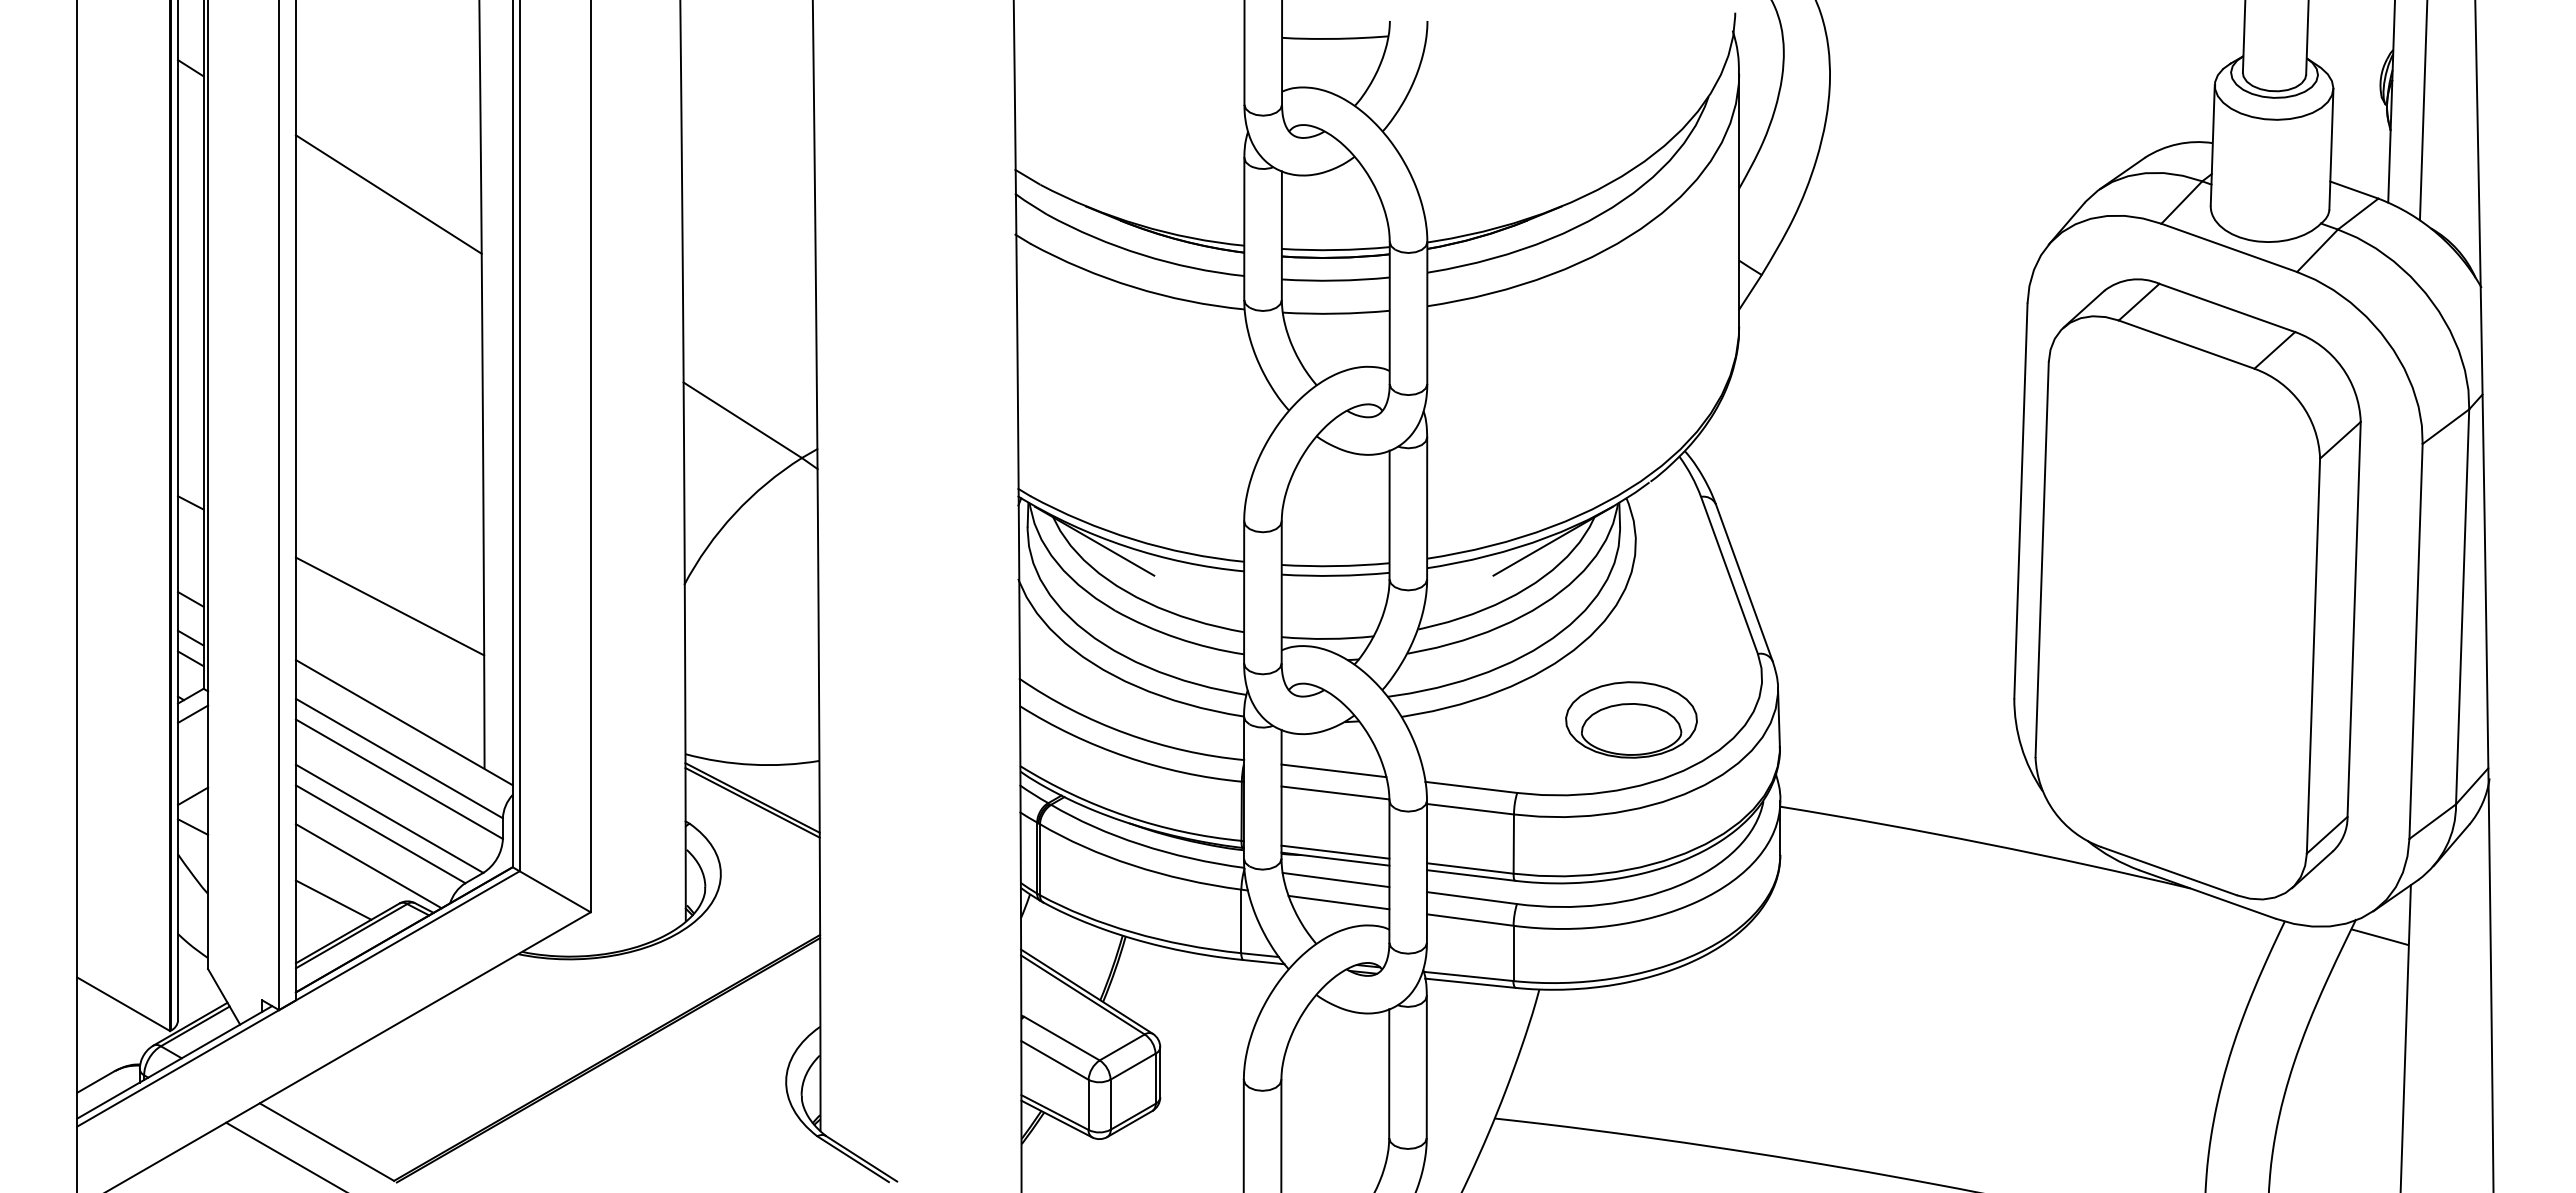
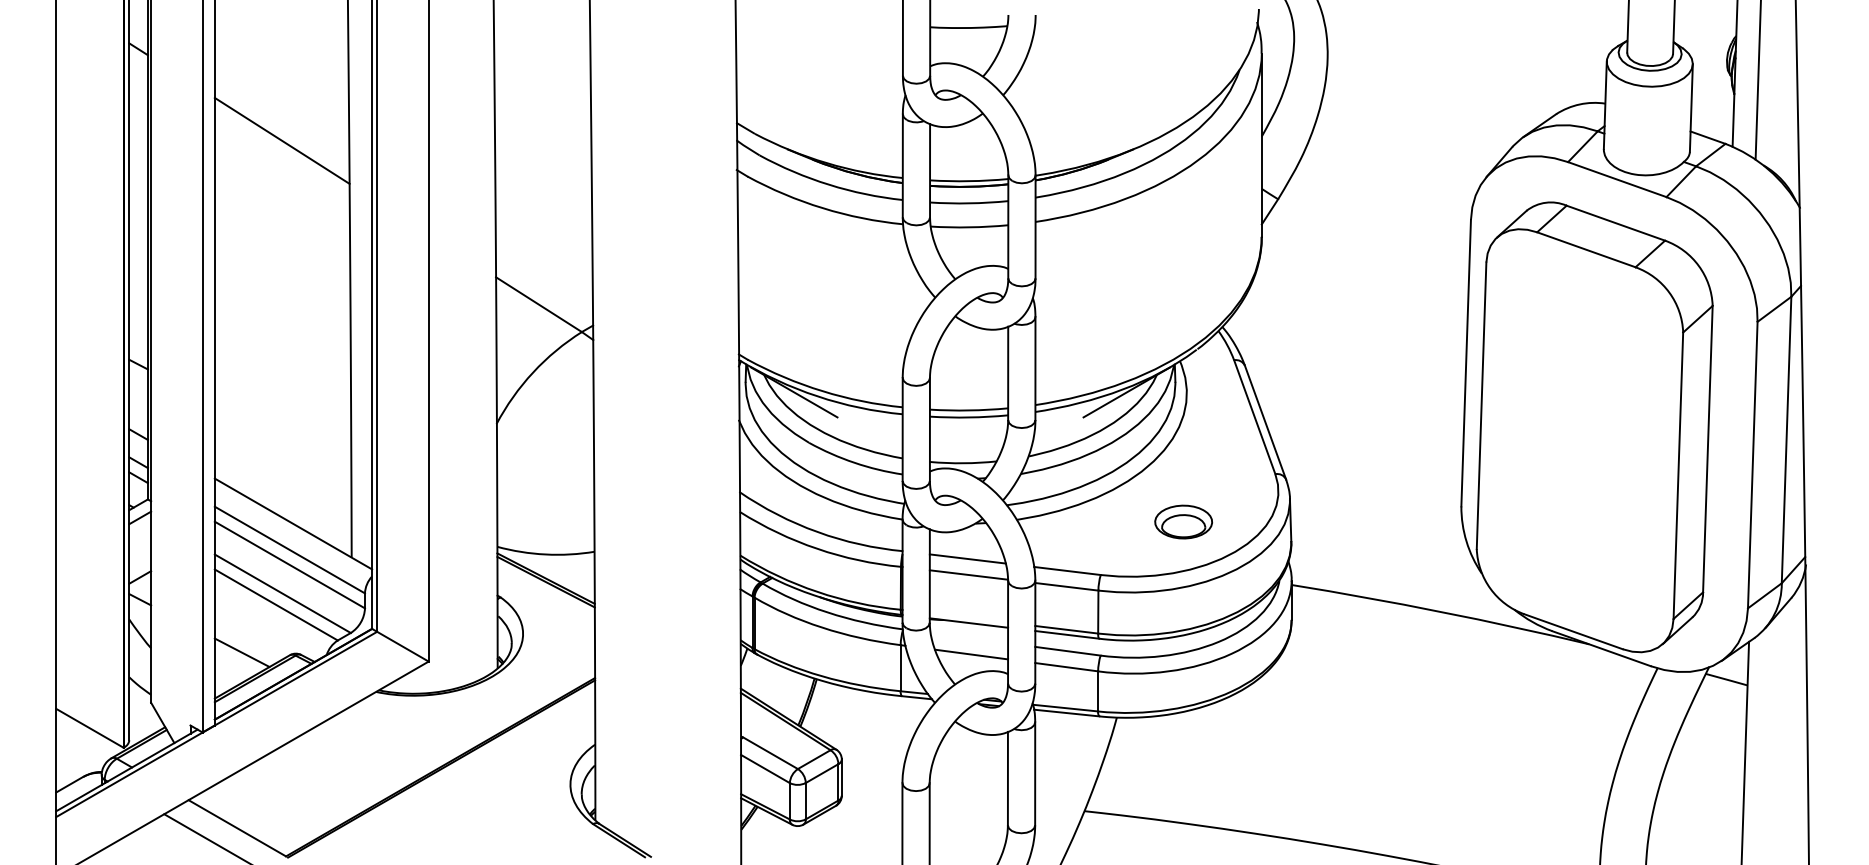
line: (389, 606) -> (282, 439), removed
part: (1631, 719) -> (1183, 521), size x0.6
line: (1335, 851) -> (968, 617), removed
line: (368, 866) -> (267, 628), removed
line: (1335, 879) -> (968, 637), removed

